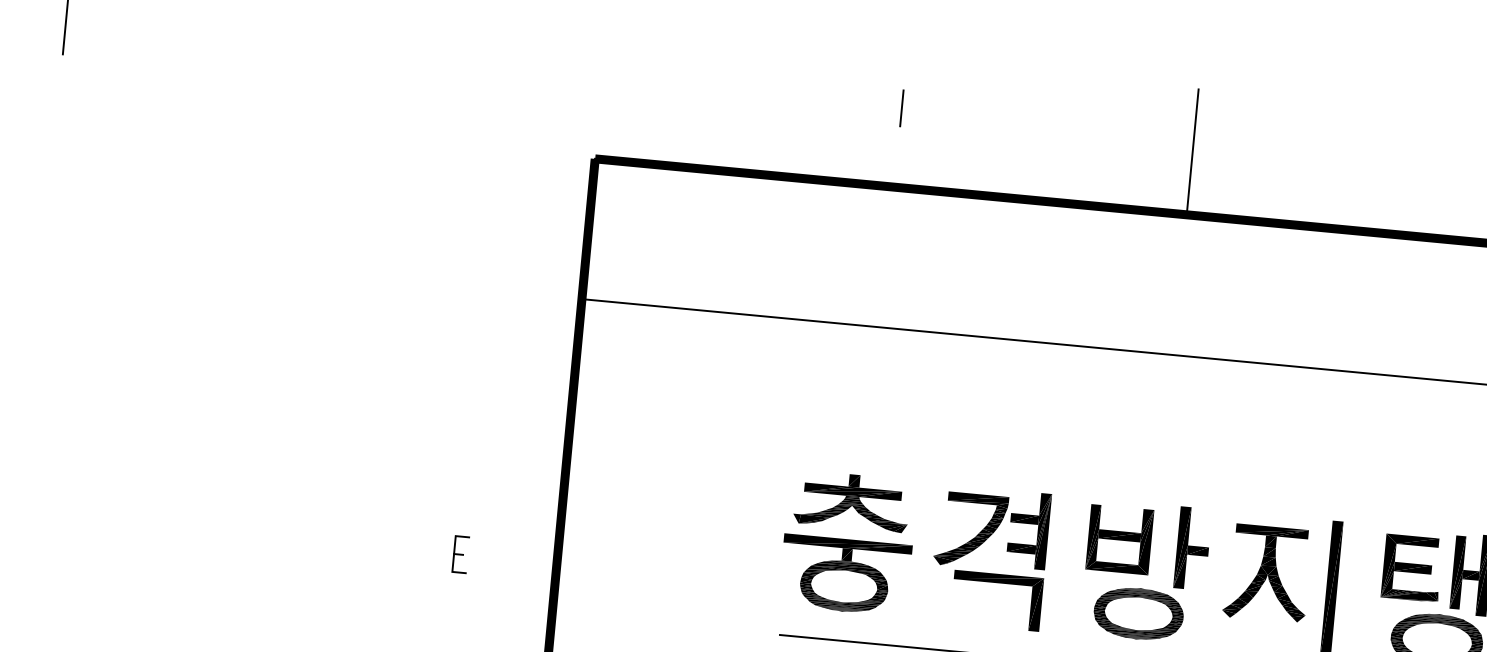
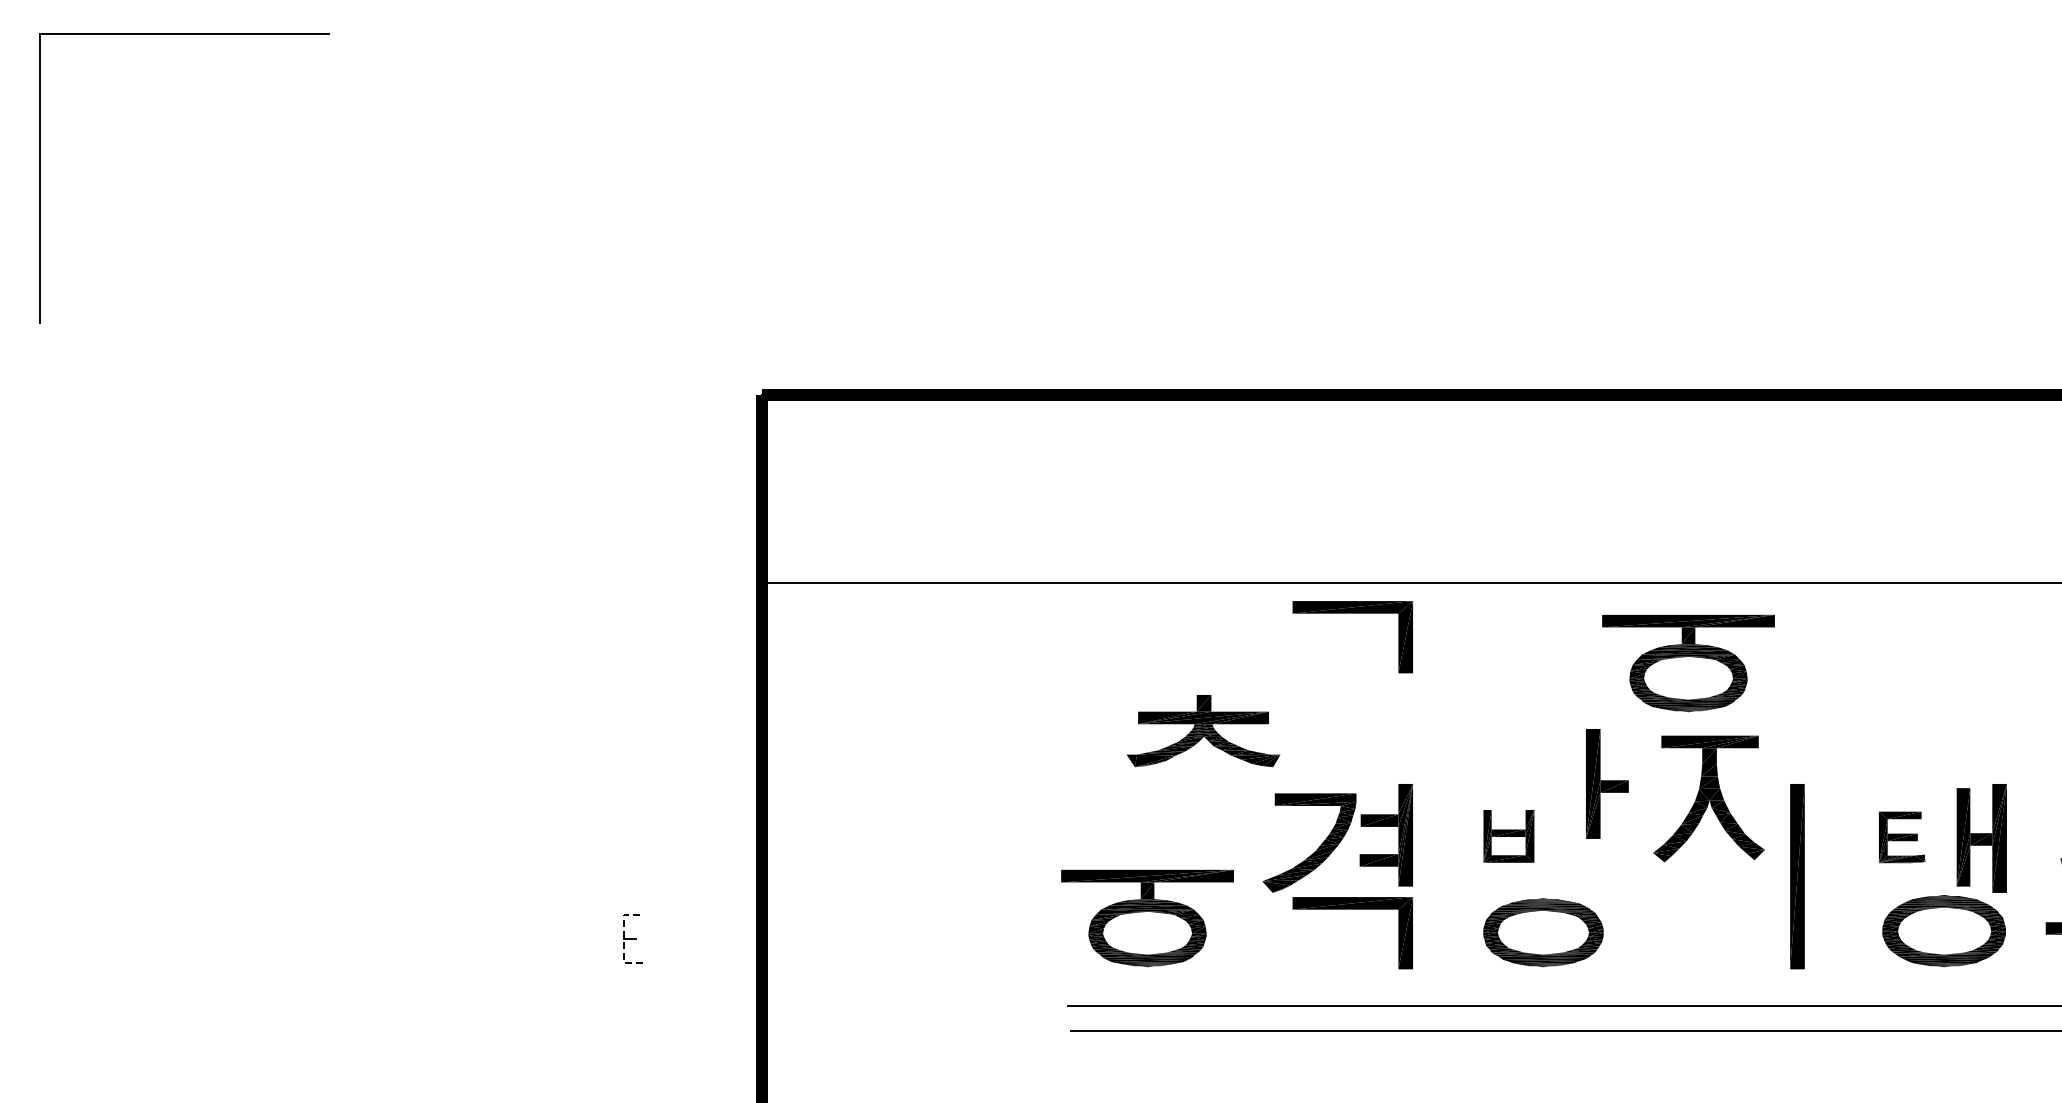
line: (902, 108) -> (1164, 288), removed
line: (1192, 152) -> (1557, 310), removed
part: (1019, 363) -> (1352, 613), added
part: (1265, 423) -> (1688, 663), added
part: (852, 501) -> (1203, 731), moved
part: (1119, 539) -> (1508, 836), size x0.6
part: (1193, 548) -> (1607, 783), moved
line: (453, 553) -> (623, 938), solid -> dashed
part: (1411, 568) -> (1901, 837), size x0.6
part: (1267, 573) -> (1708, 798), moved

